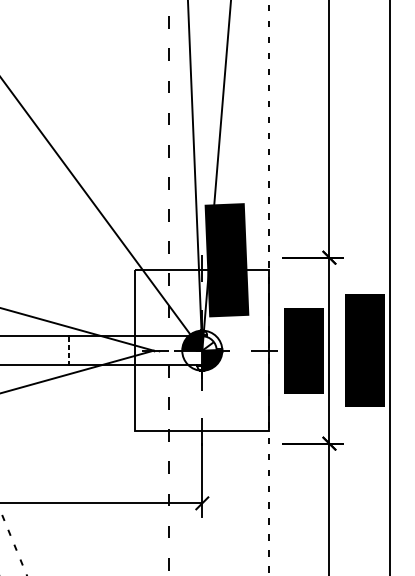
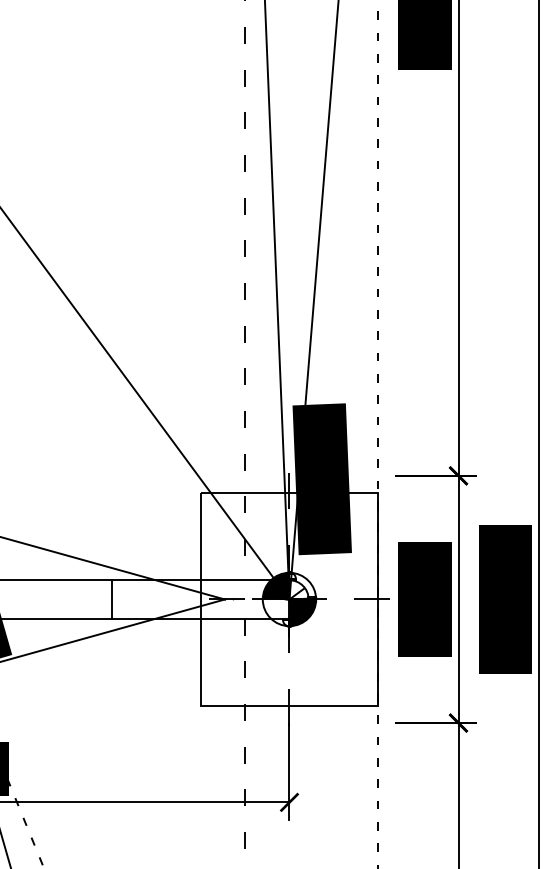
line: (68, 350) -> (111, 599), dashed -> solid

